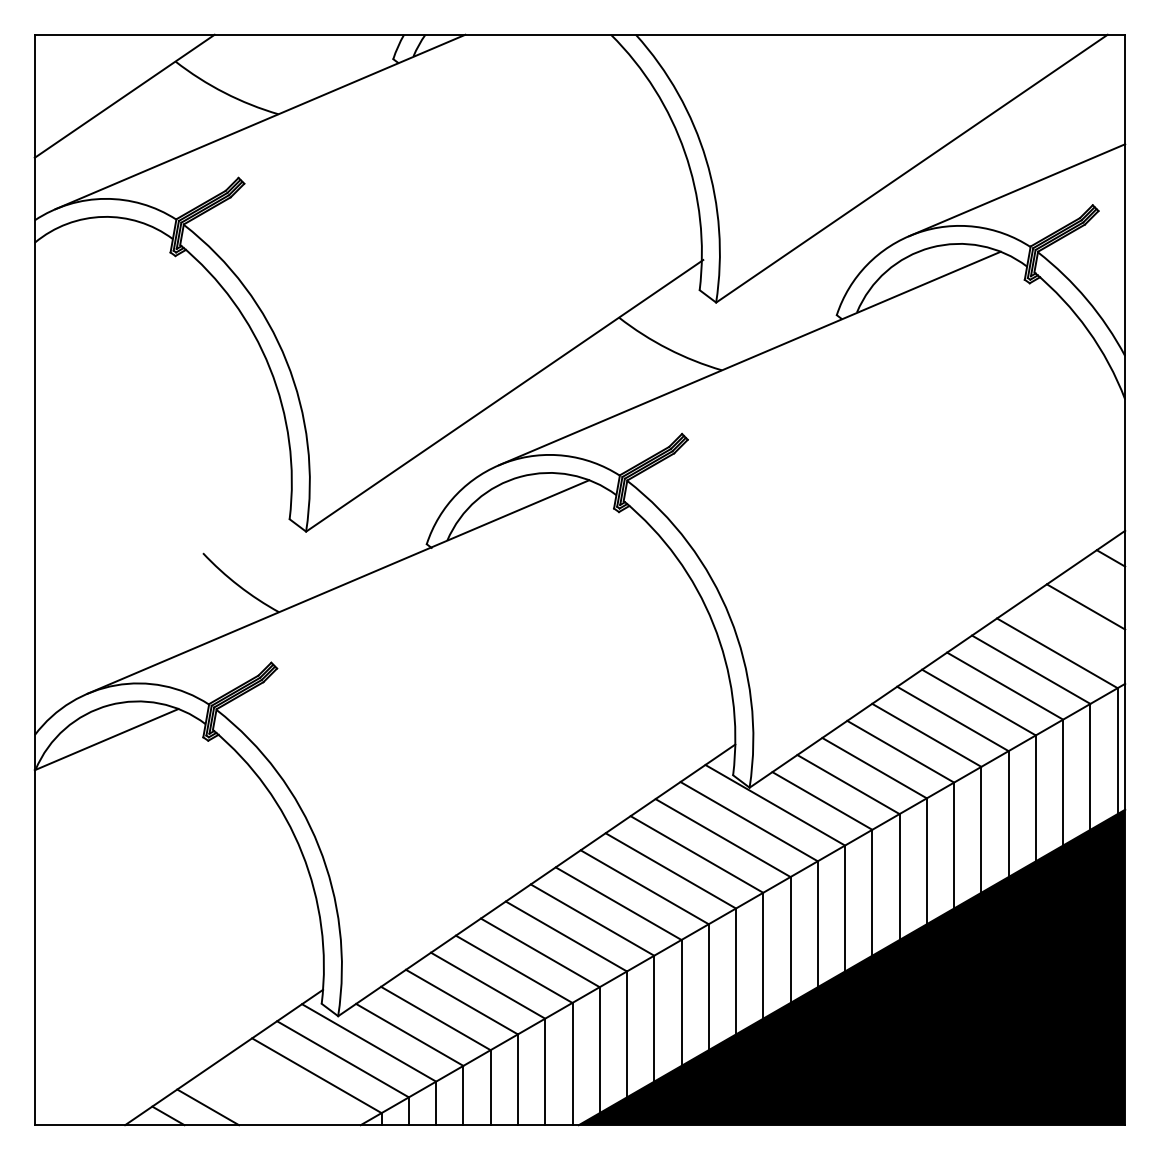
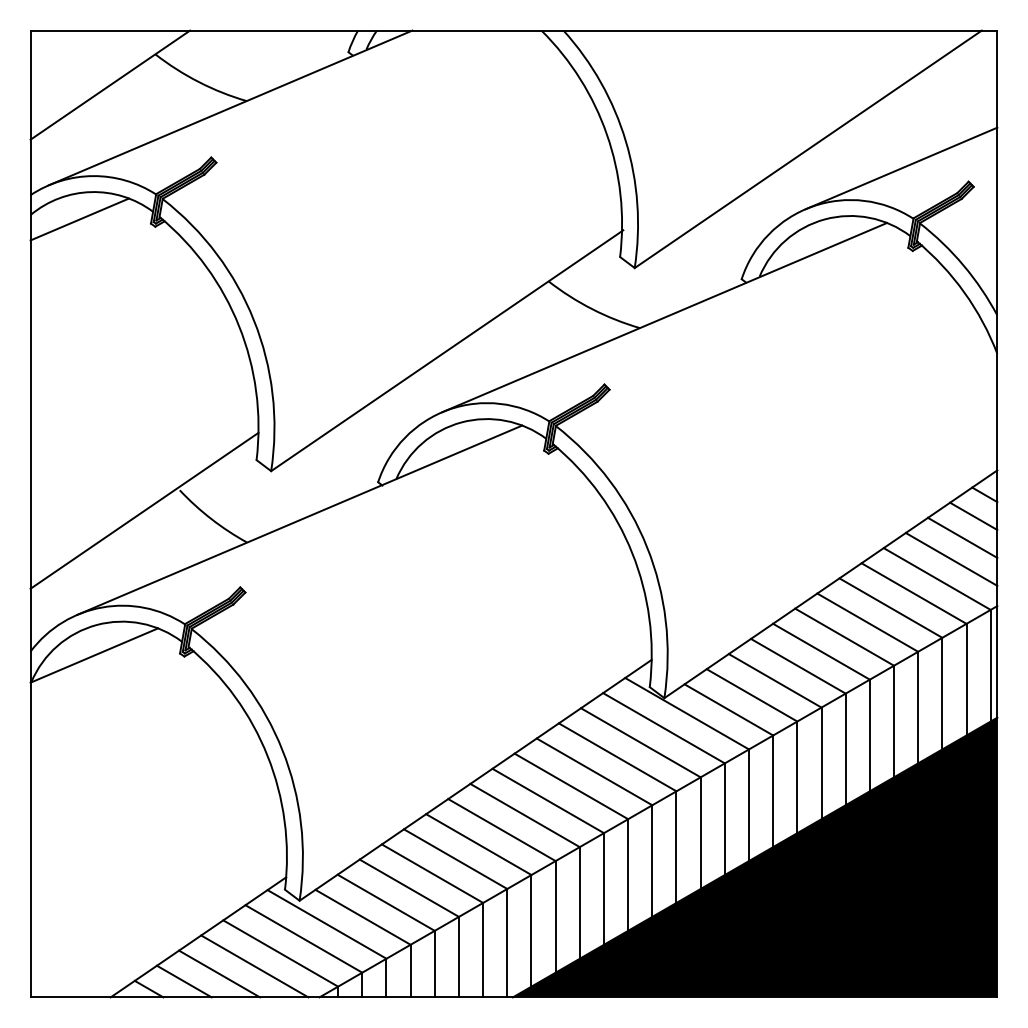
line: (89, 247) -> (79, 219), added
line: (162, 576) -> (143, 510), added
line: (1098, 582) -> (973, 516), added
line: (1073, 631) -> (951, 559), added
line: (287, 1090) -> (254, 966), added
line: (247, 1098) -> (219, 973), added

